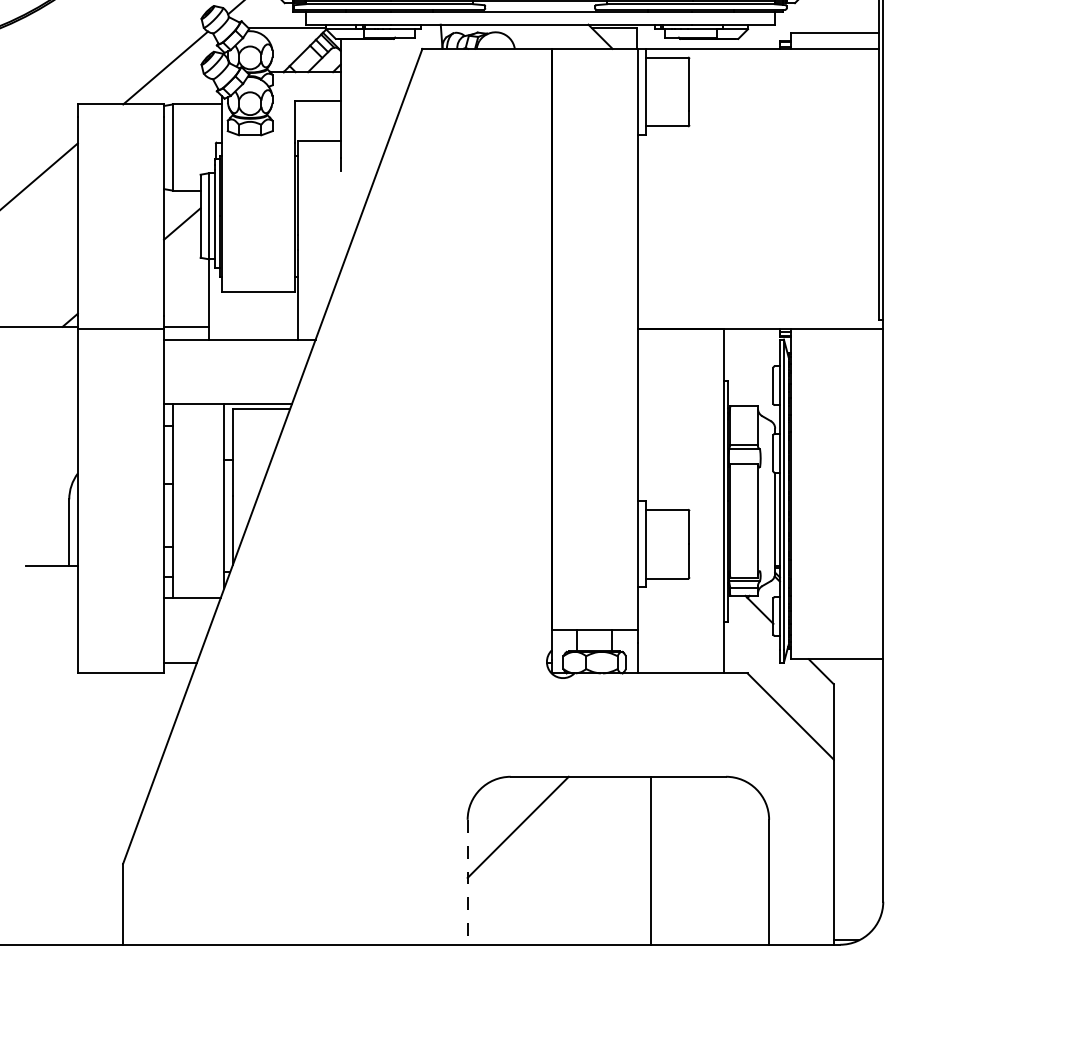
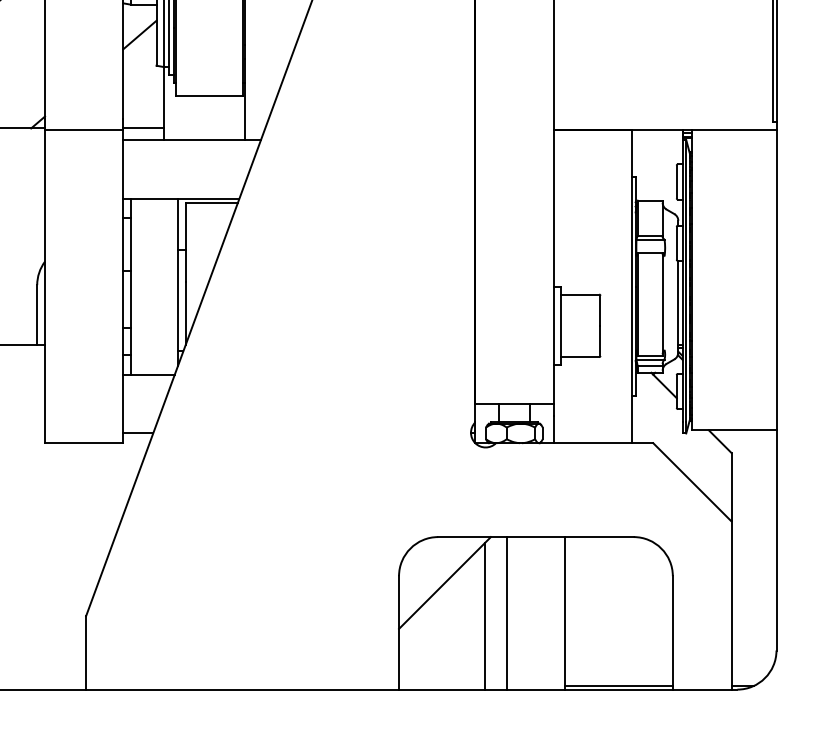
line: (586, 860) -> (506, 613), added
line: (562, 863) -> (485, 615), added
line: (467, 882) -> (398, 633), dashed -> solid
line: (709, 940) -> (618, 685), added

